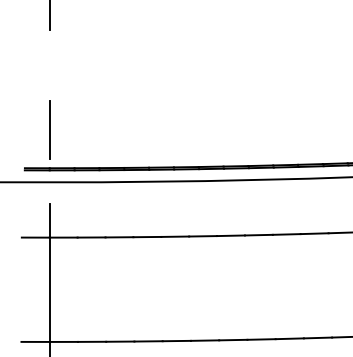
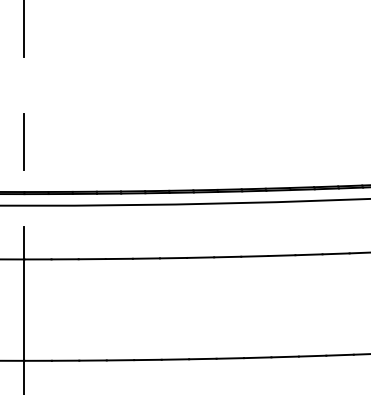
line: (48, 129) -> (23, 141), moved

